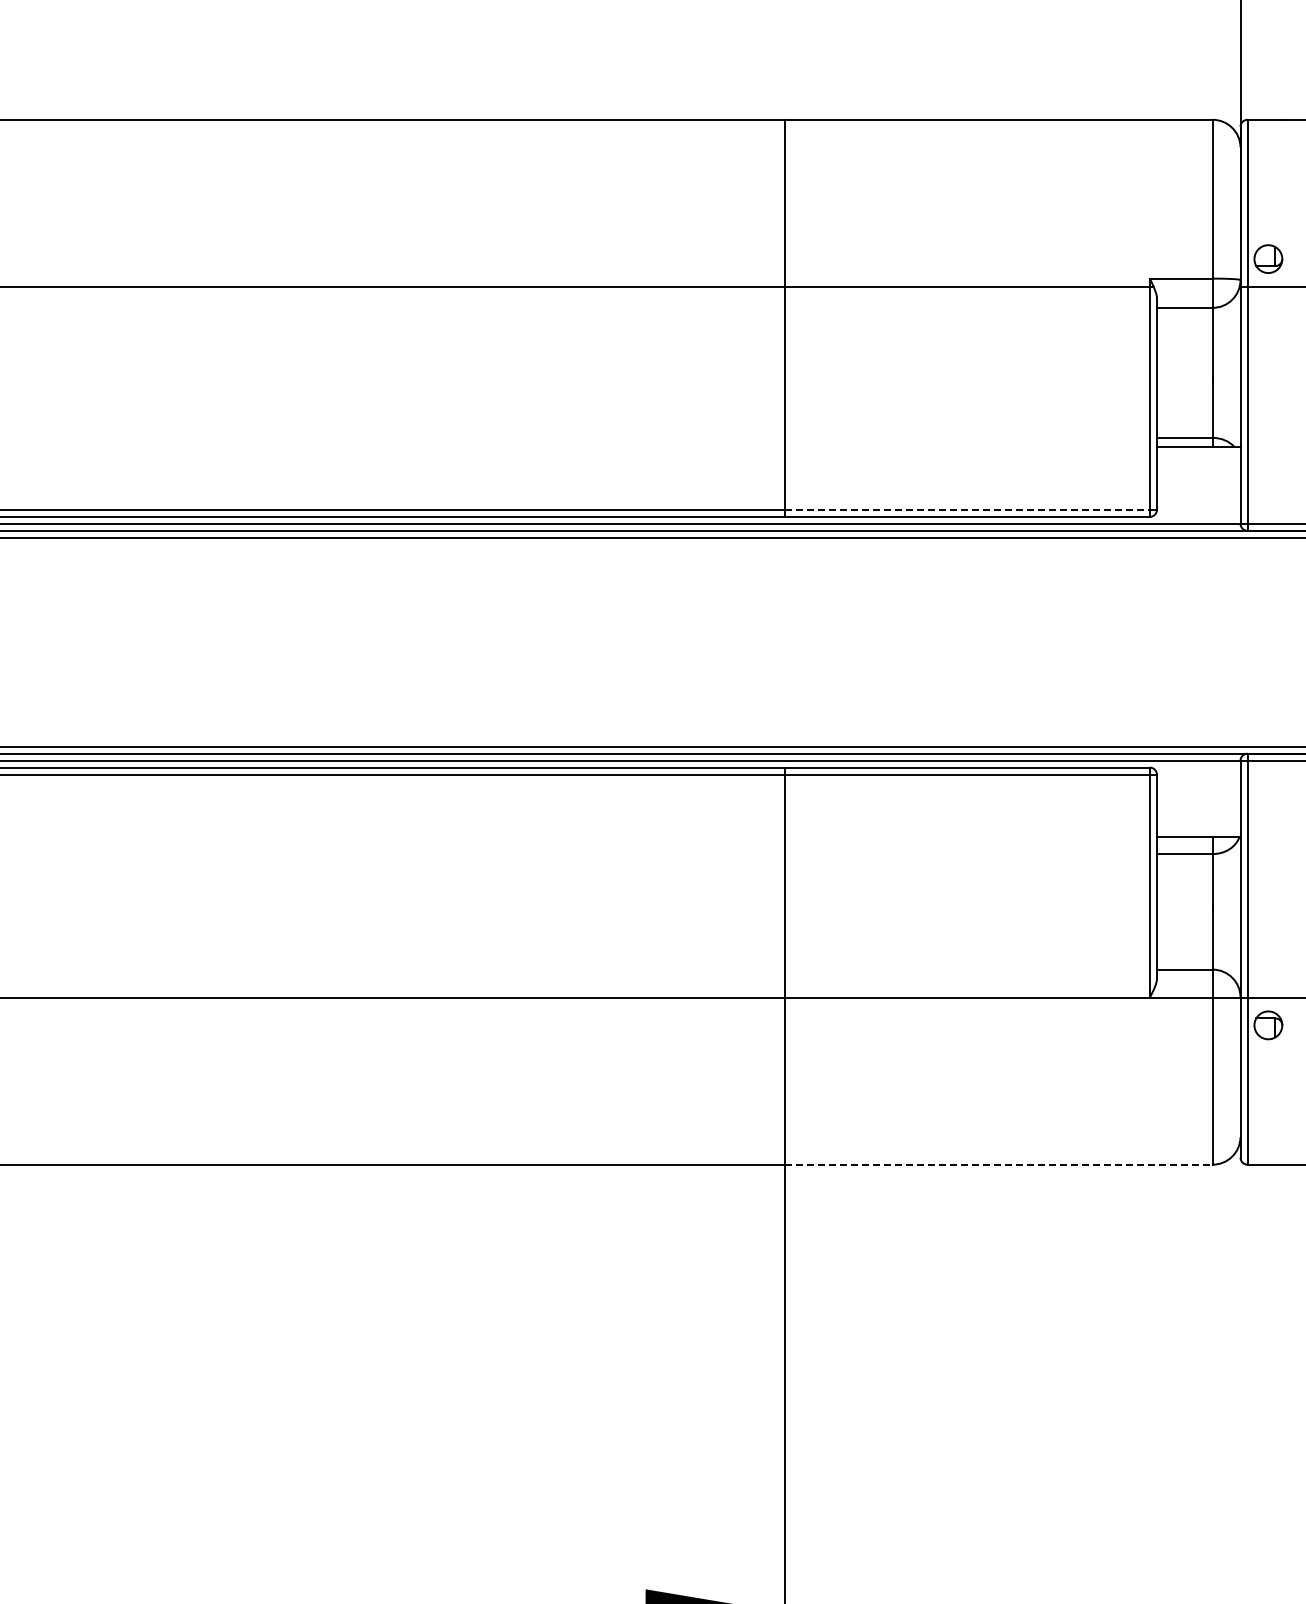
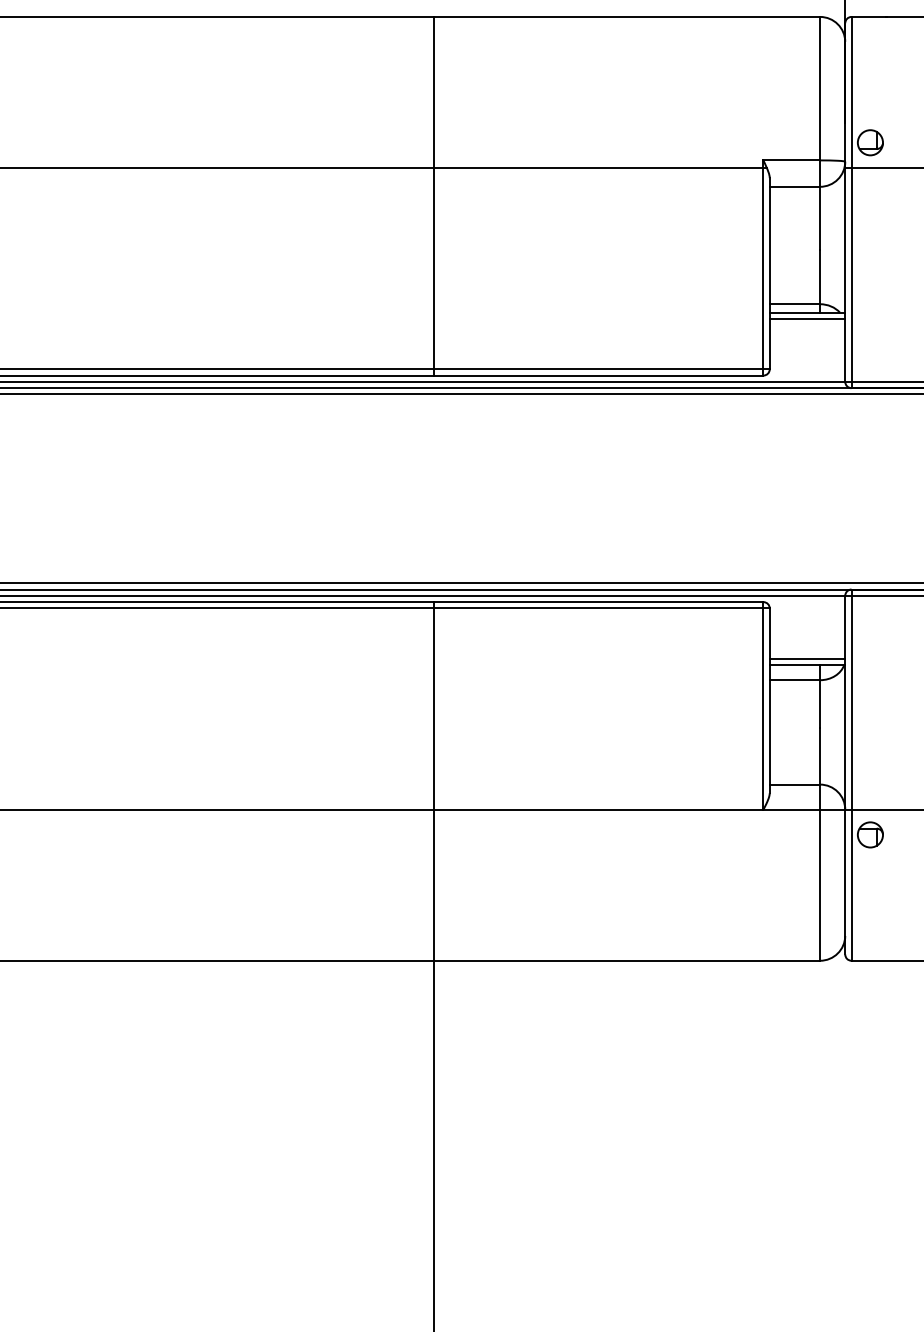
line: (1198, 454) -> (807, 319), added
line: (967, 509) -> (598, 368), dashed -> solid
line: (1198, 830) -> (807, 658), added
line: (998, 1164) -> (626, 960), dashed -> solid

